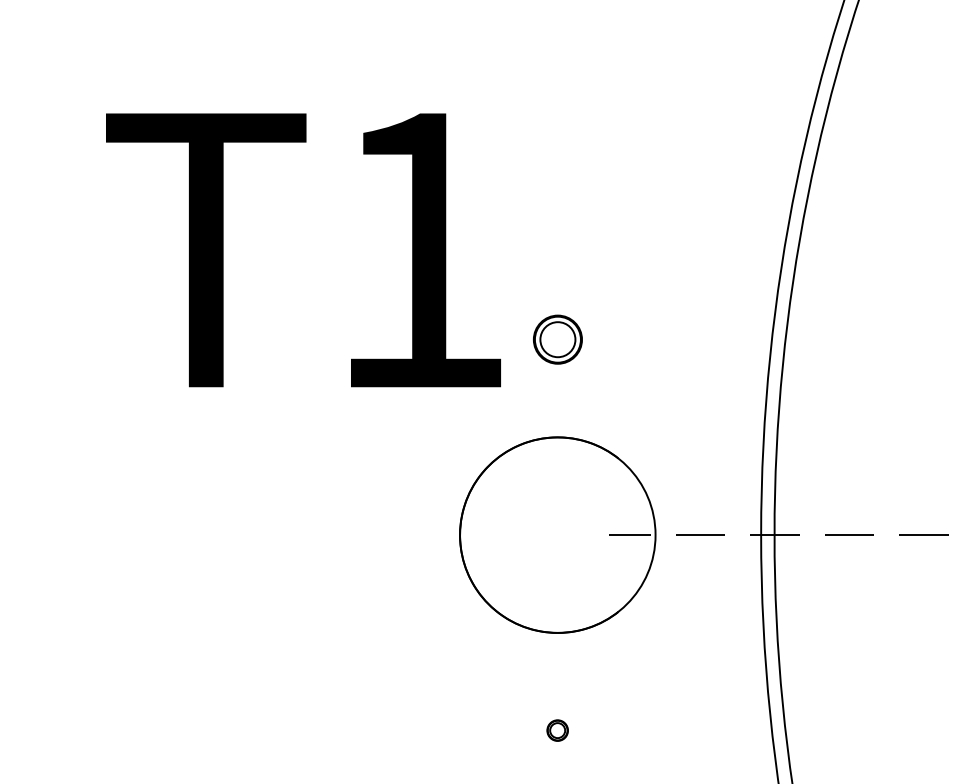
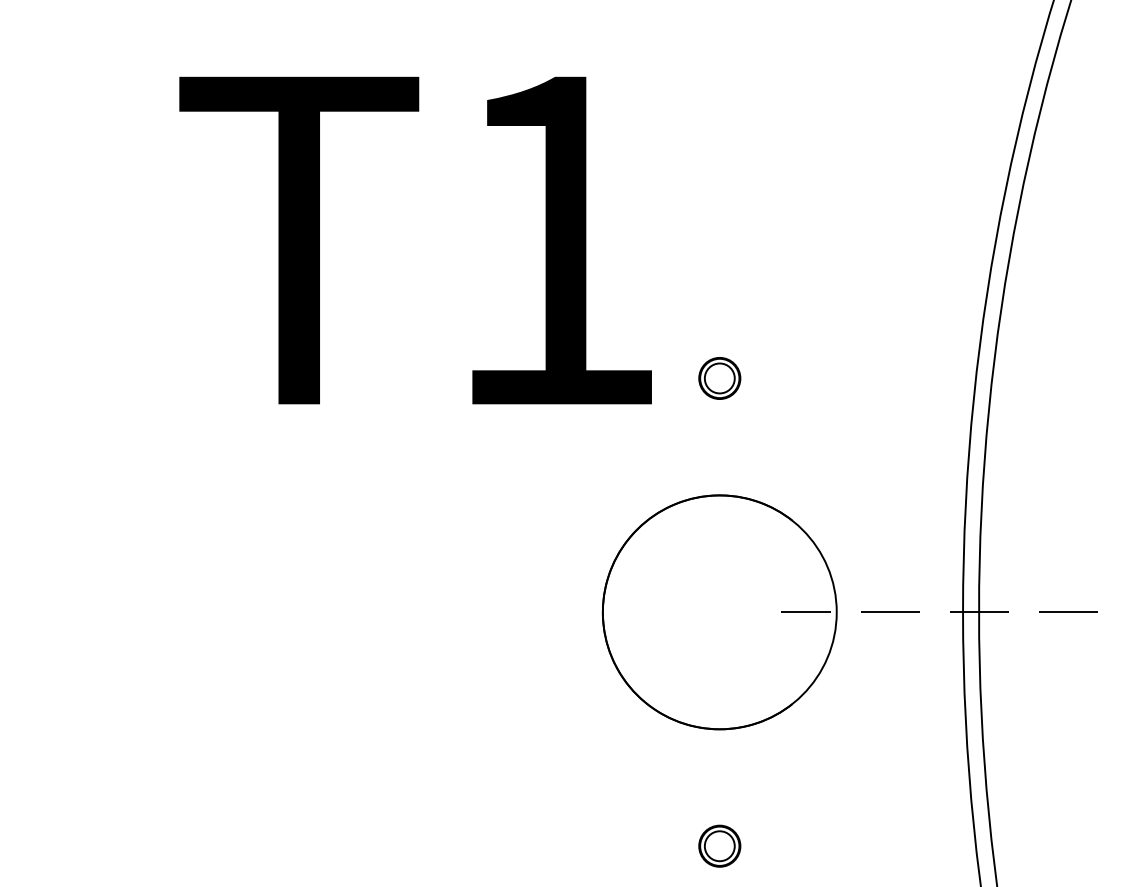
text: (303, 250) -> (415, 240), moved
part: (557, 339) -> (719, 378), size x0.71
part: (557, 730) -> (719, 846), size x1.67

